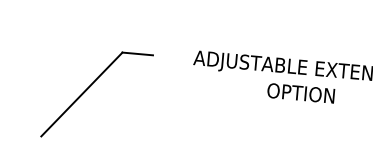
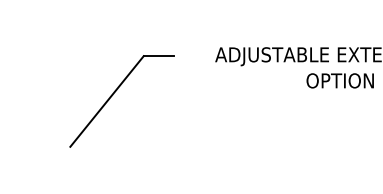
text: (300, 92) -> (339, 80), moved

